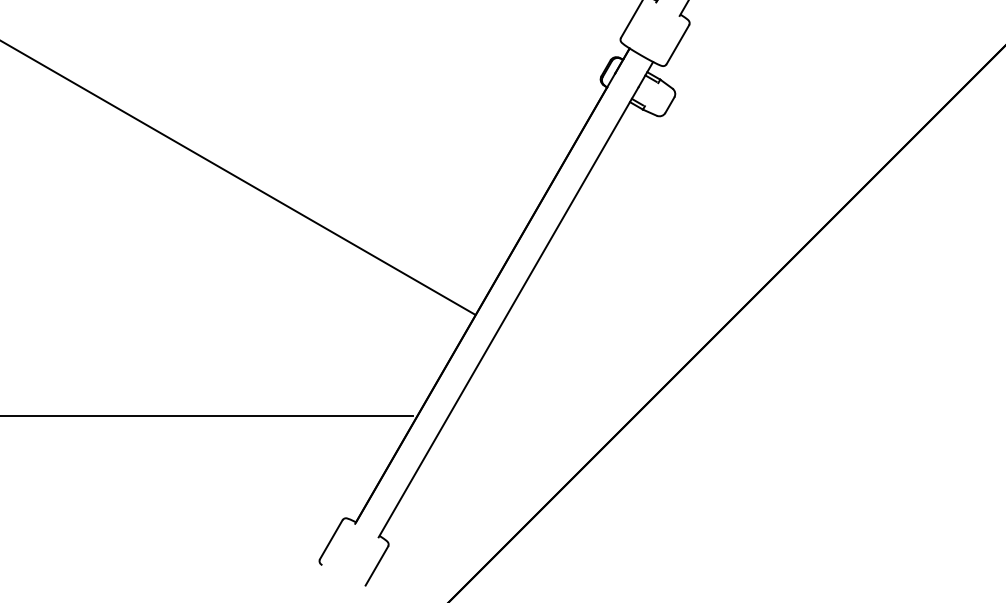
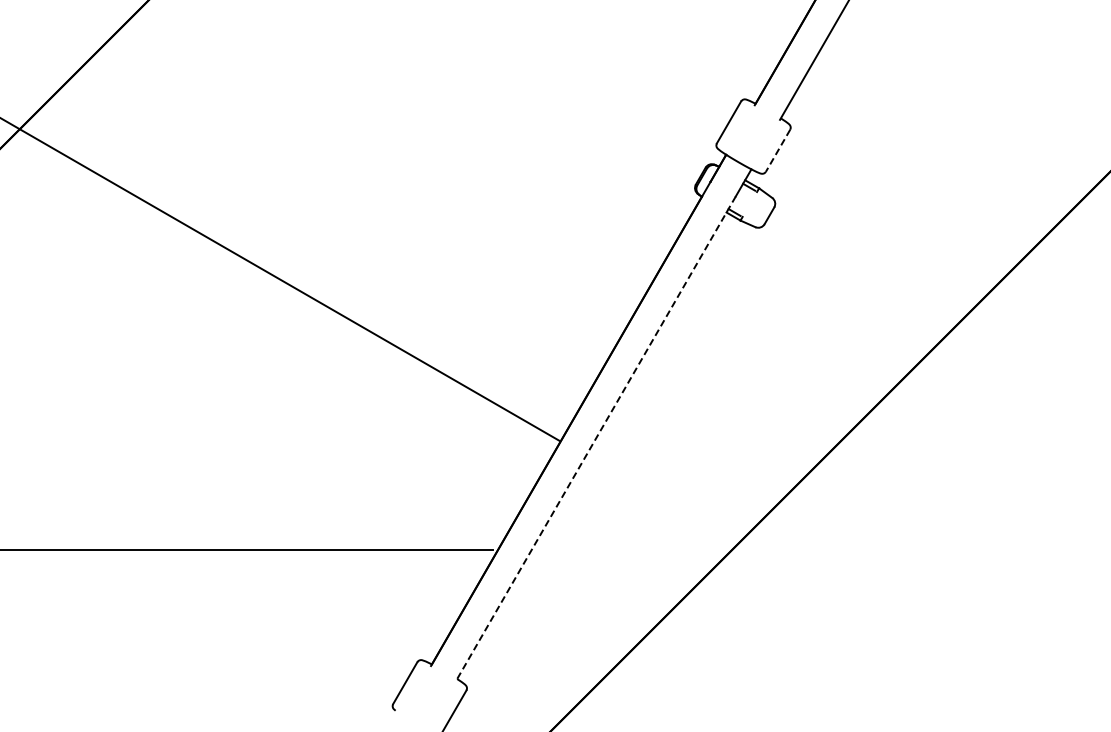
line: (677, 45) -> (777, 151), solid -> dashed
line: (509, 312) -> (596, 438), solid -> dashed

